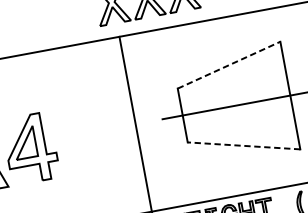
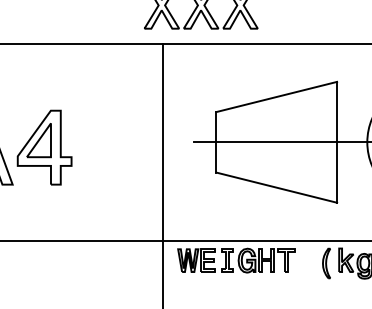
line: (229, 64) -> (277, 96), dashed -> solid
line: (243, 145) -> (276, 187), dashed -> solid

